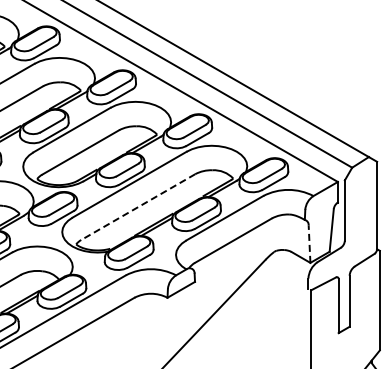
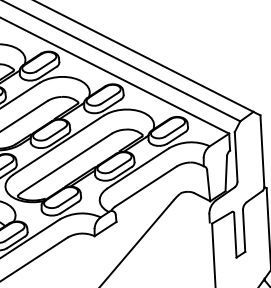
line: (138, 207) -> (66, 163), dashed -> solid
line: (309, 244) -> (208, 186), dashed -> solid

